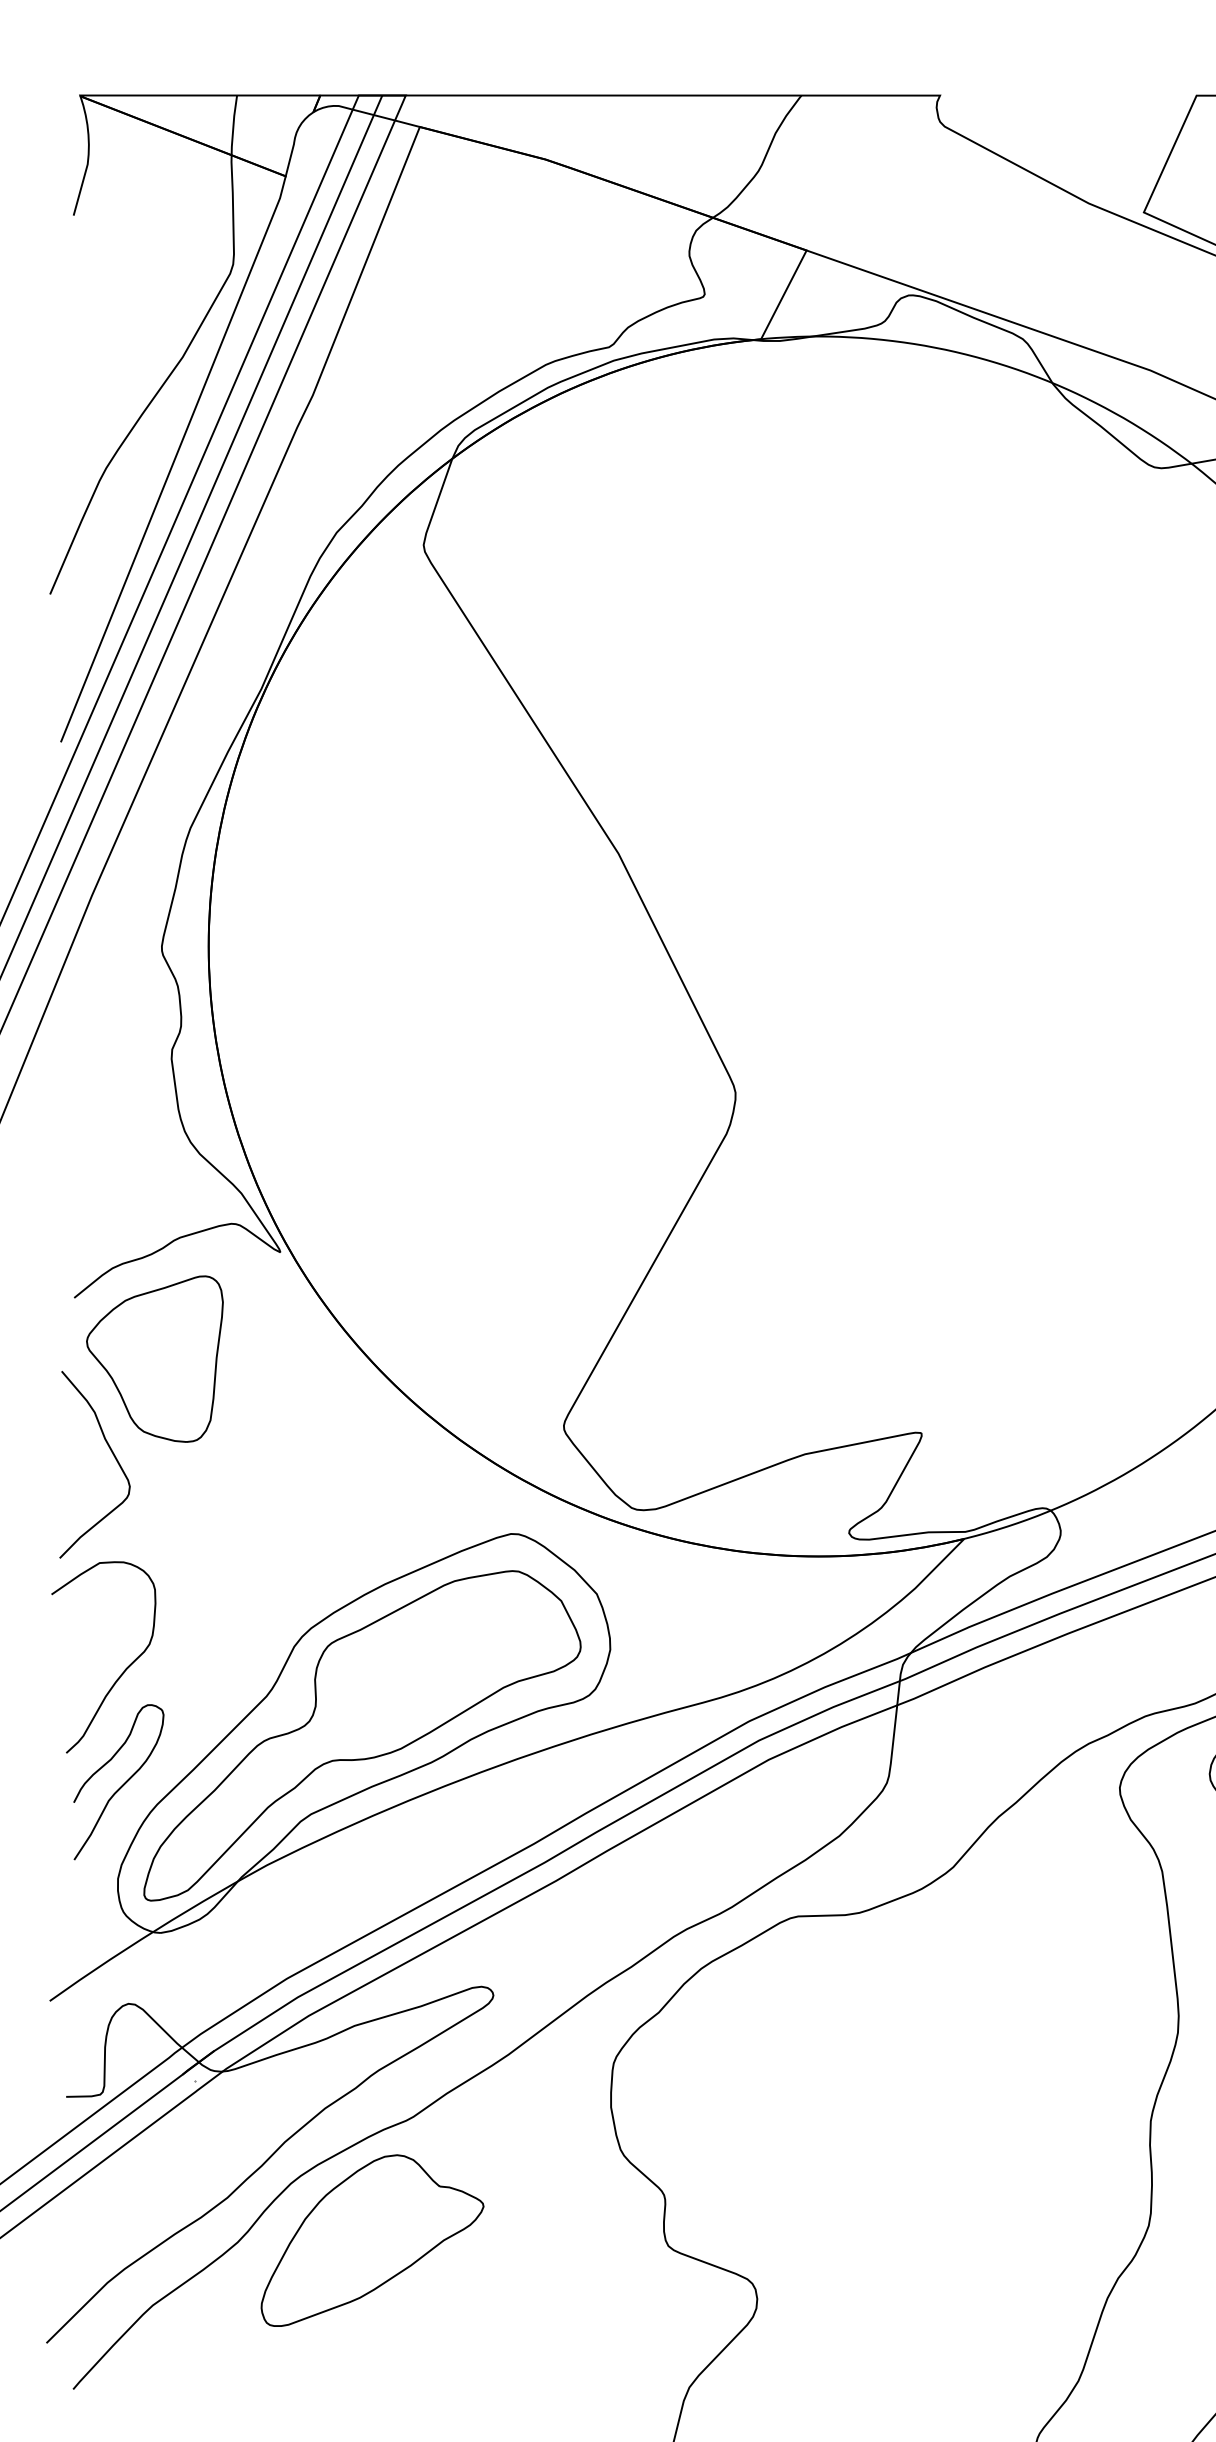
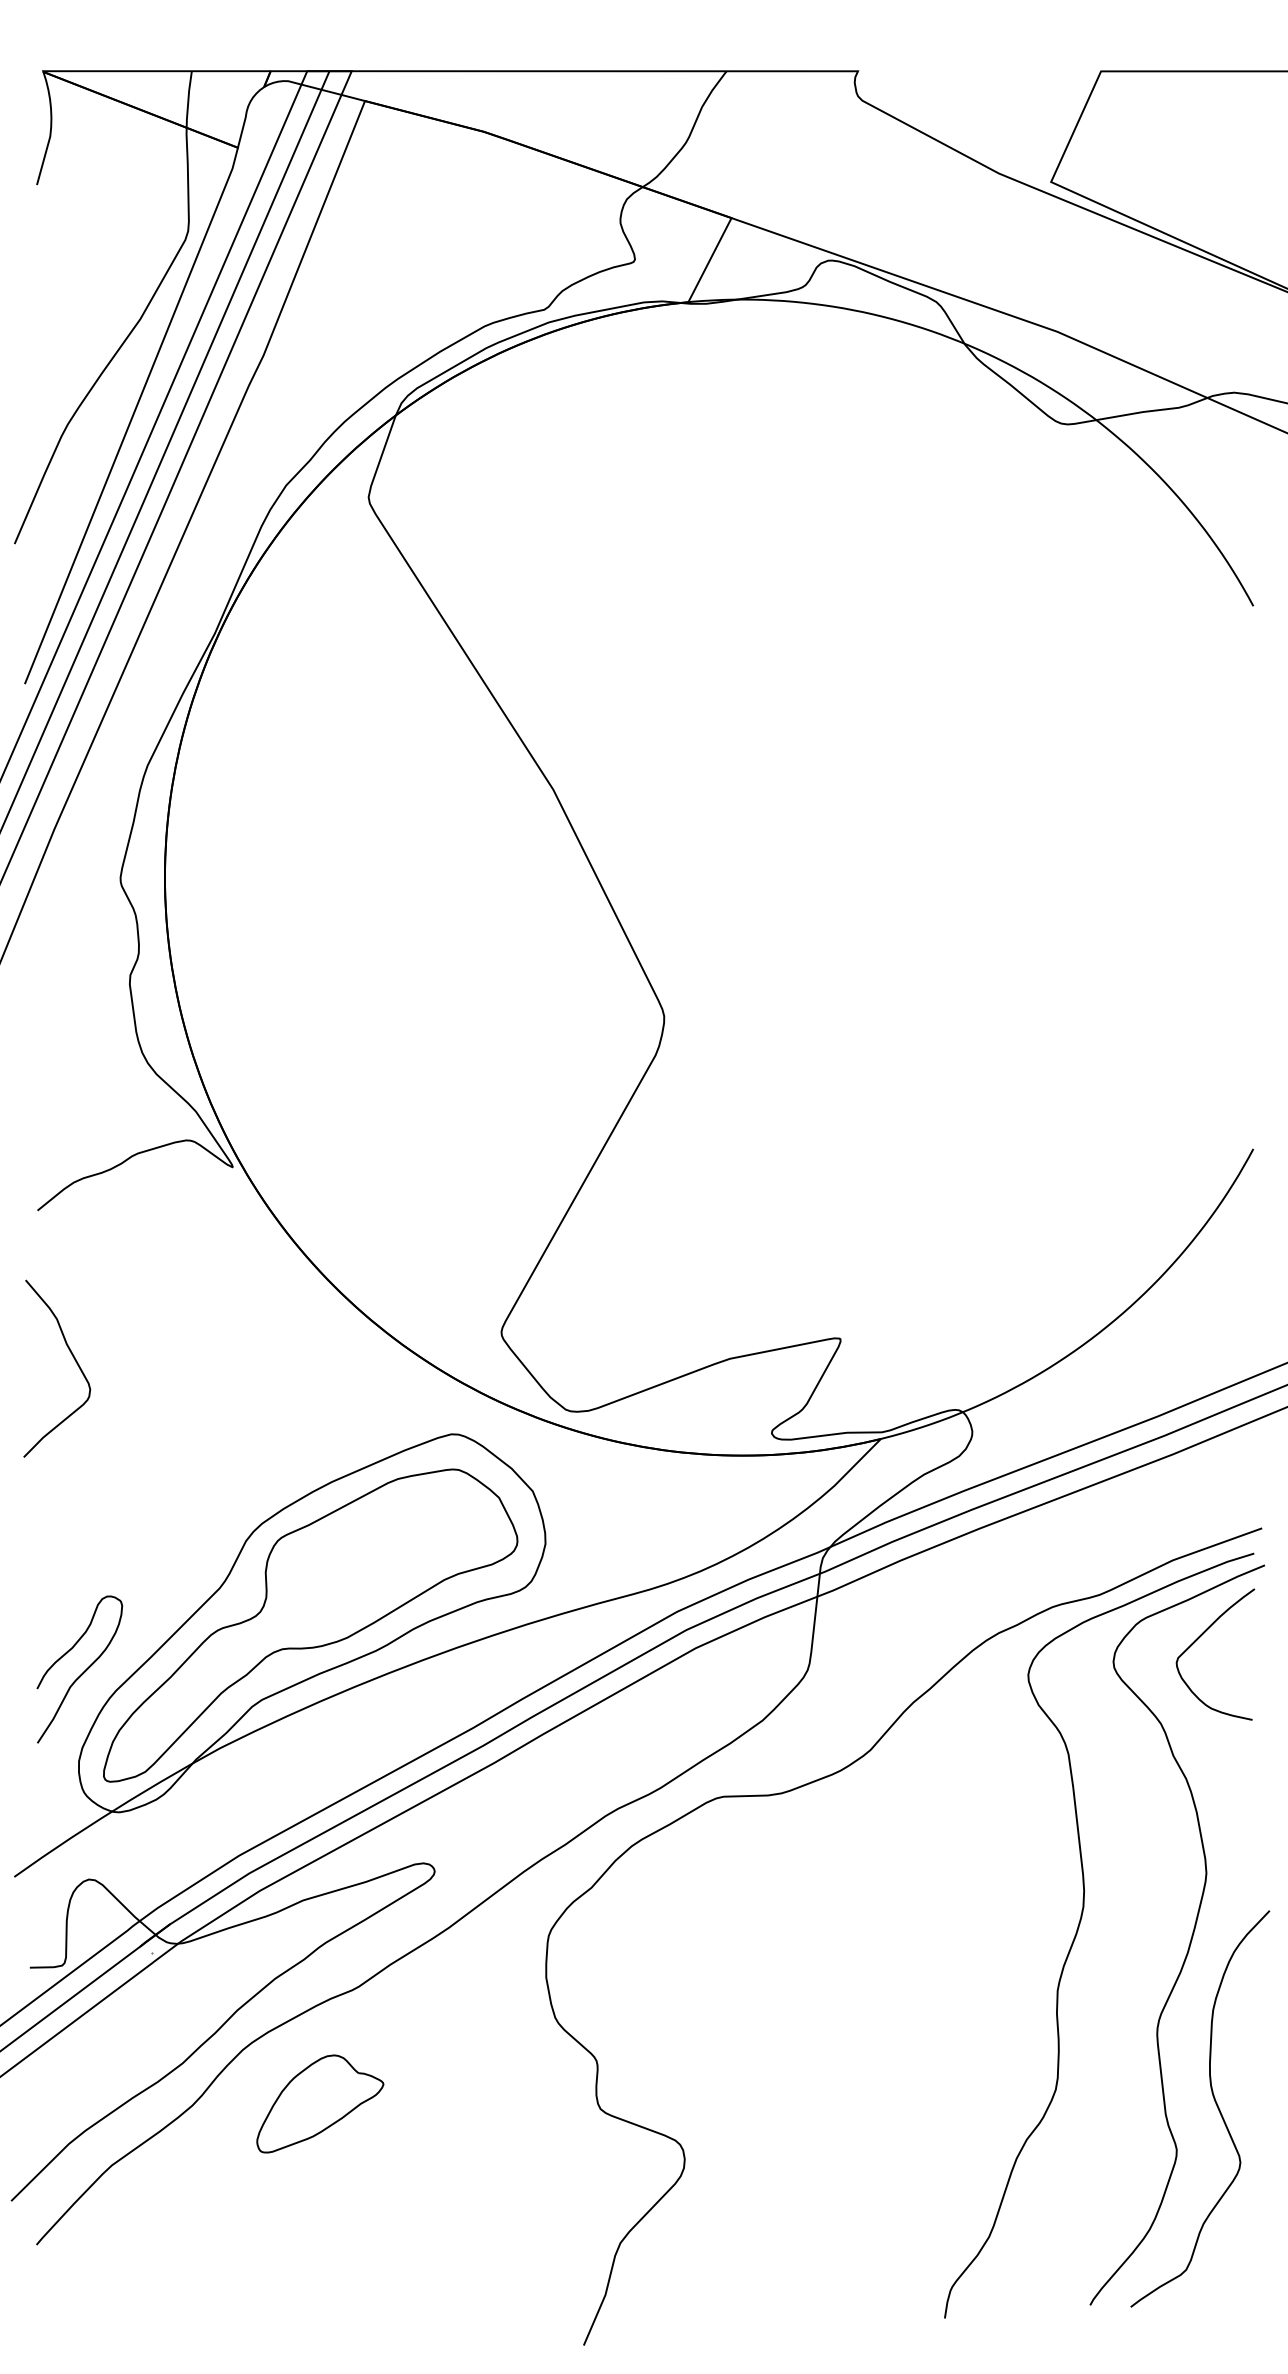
part: (154, 1359) -> (113, 1268), removed
curve: (123, 1670) -> (84, 1563), removed
part: (372, 2240) -> (320, 2103), size x0.6

